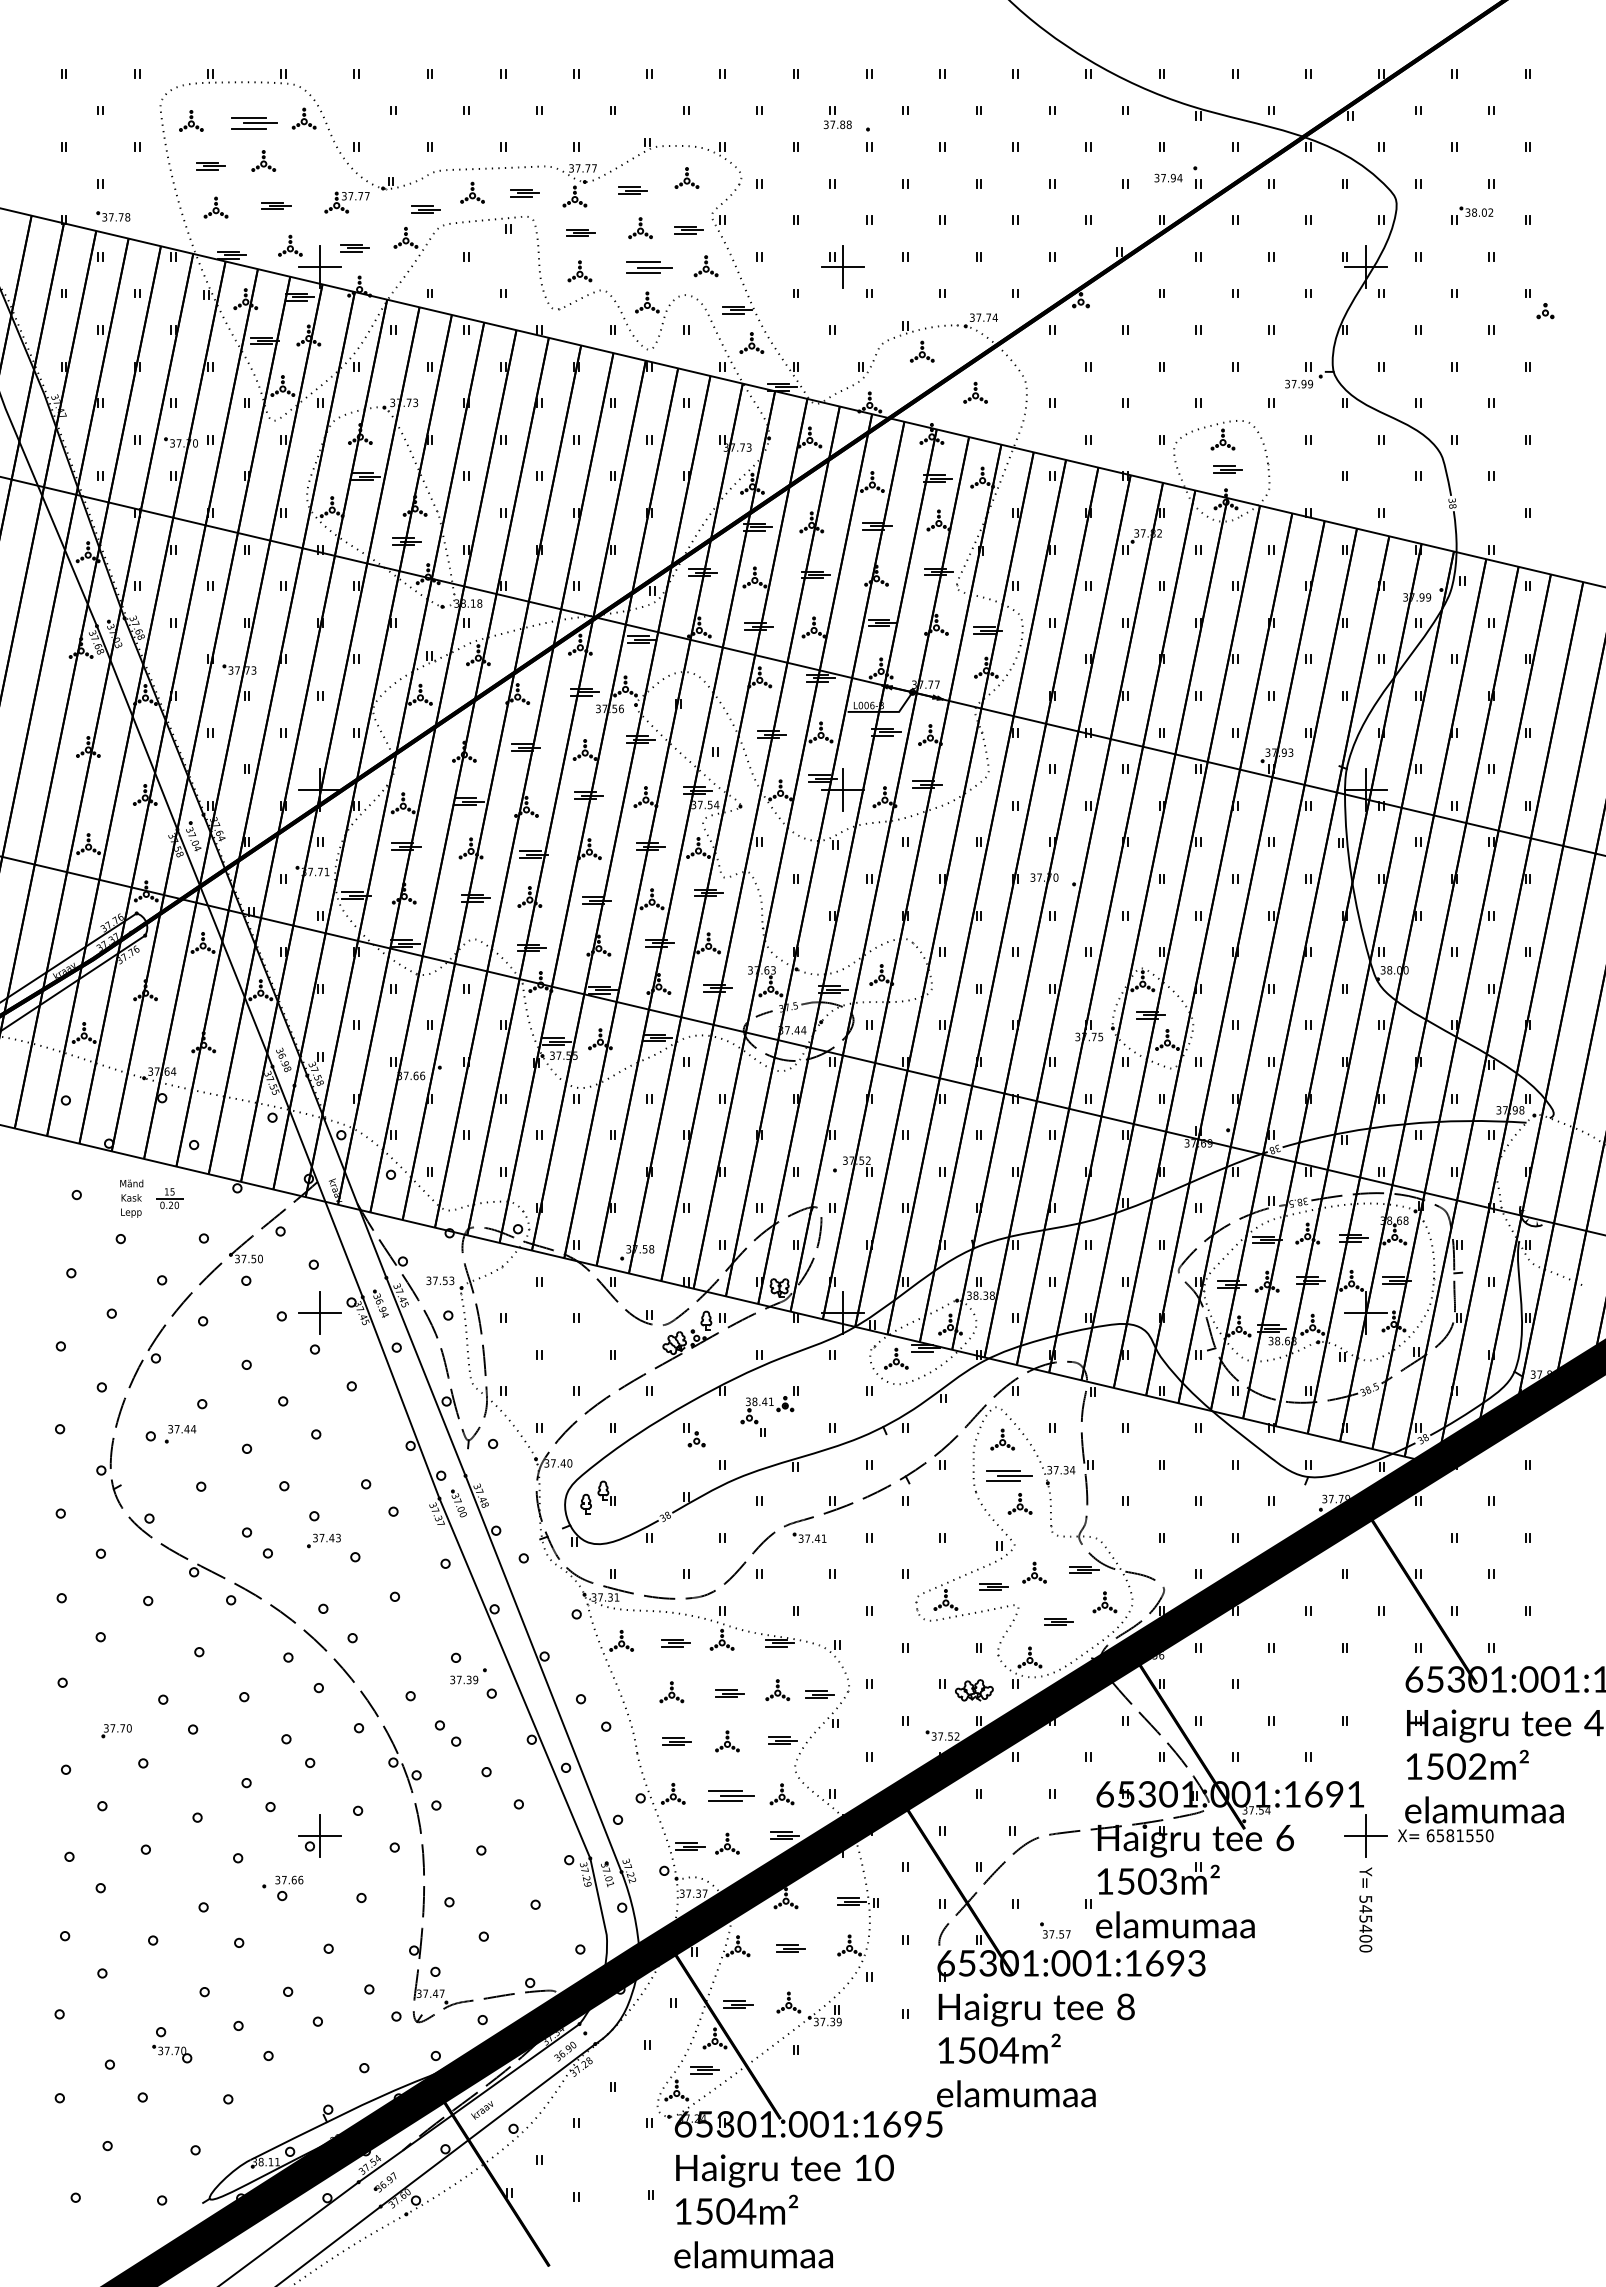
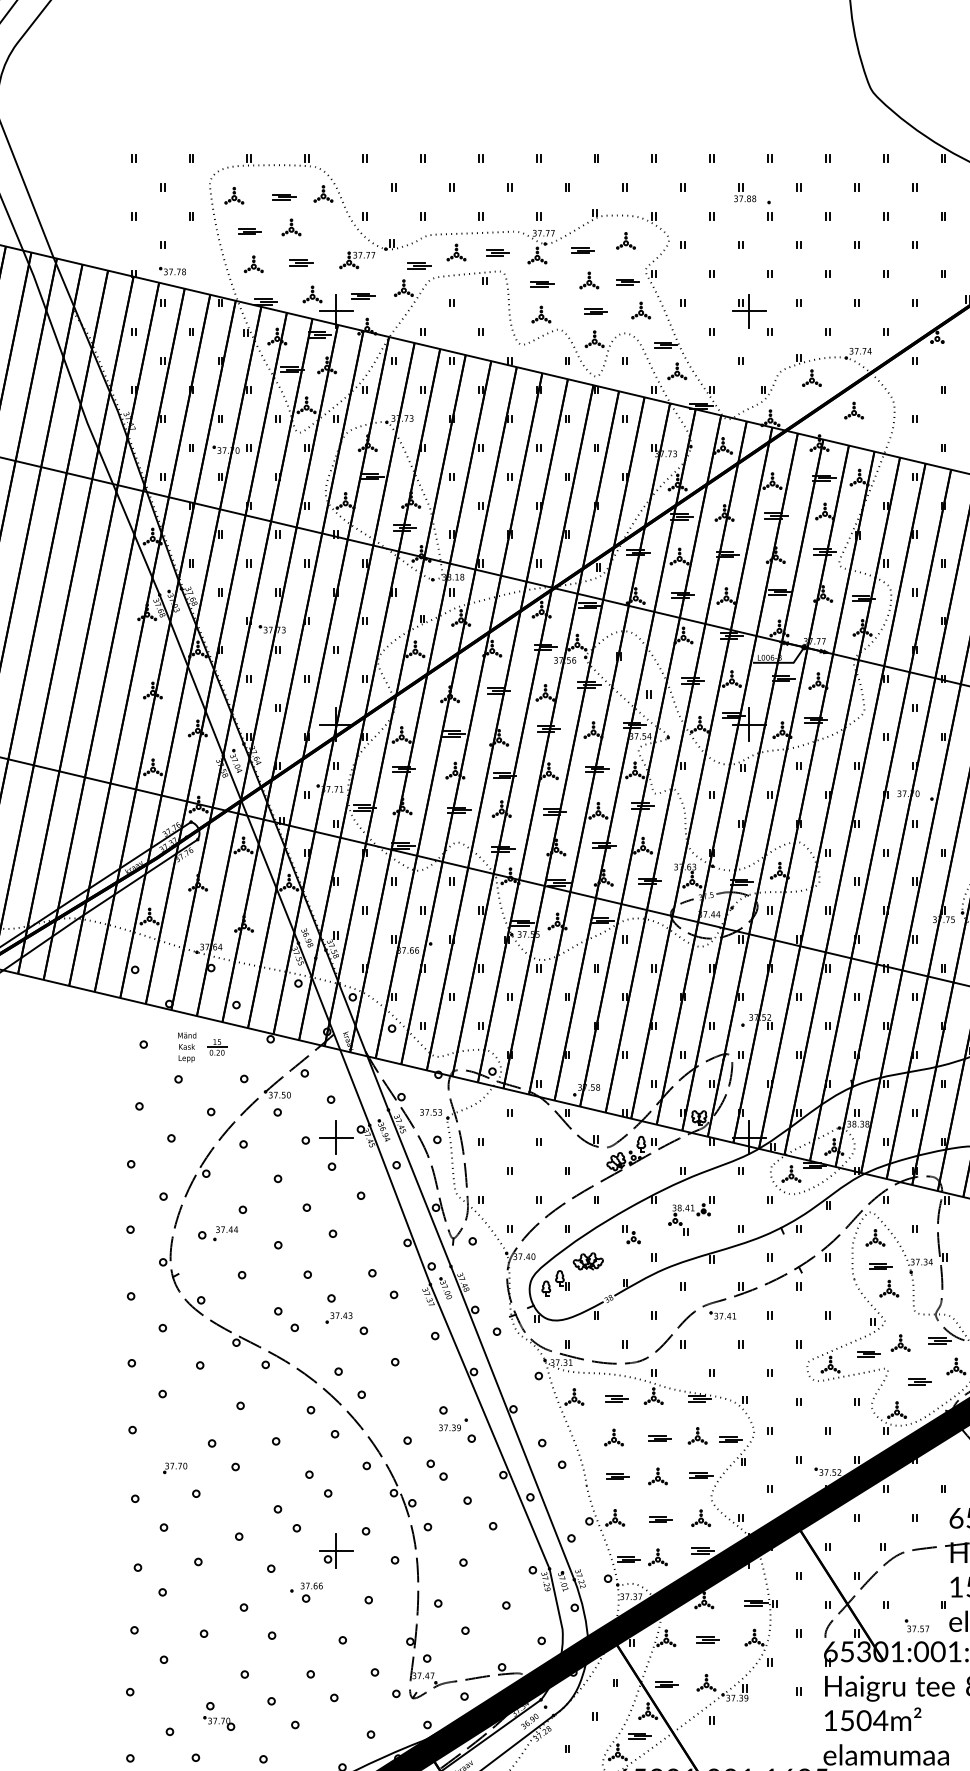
part: (254, 122) -> (284, 196), size x0.62
part: (649, 267) -> (596, 311), size x0.62
part: (1008, 1475) -> (880, 1266), size x0.62
part: (974, 1690) -> (588, 1261), moved
part: (730, 1796) -> (660, 1519), size x0.62

